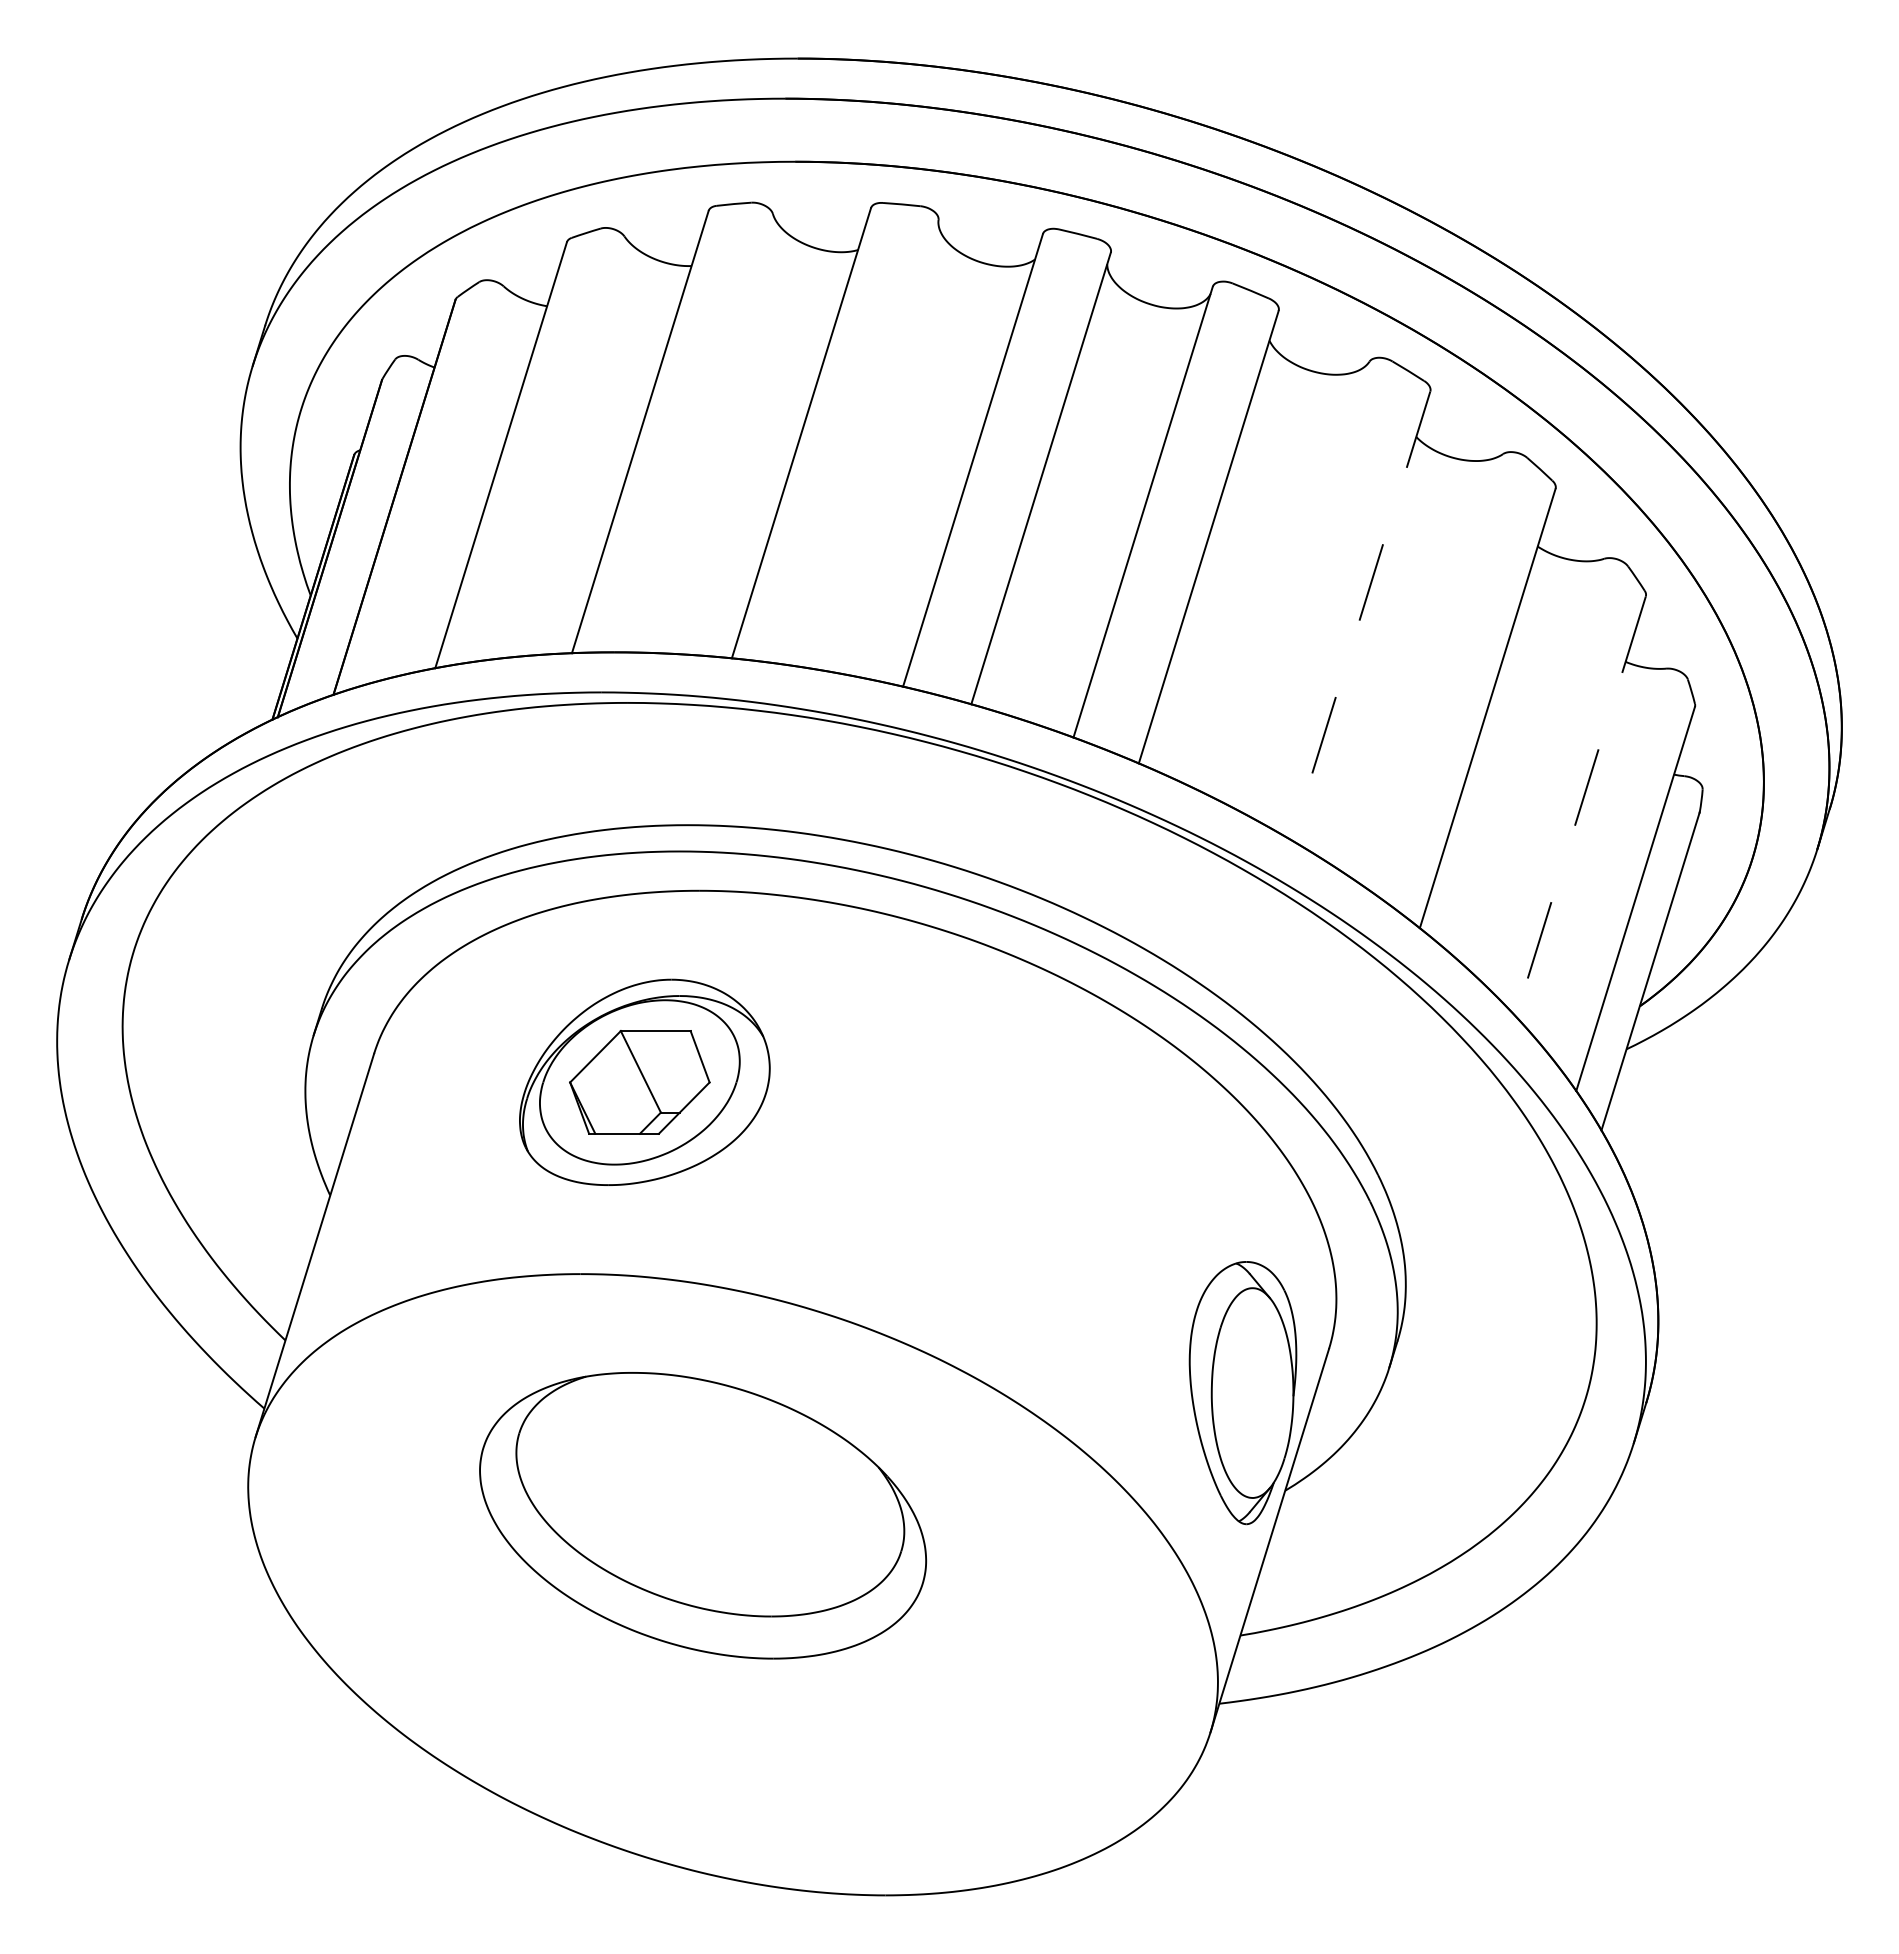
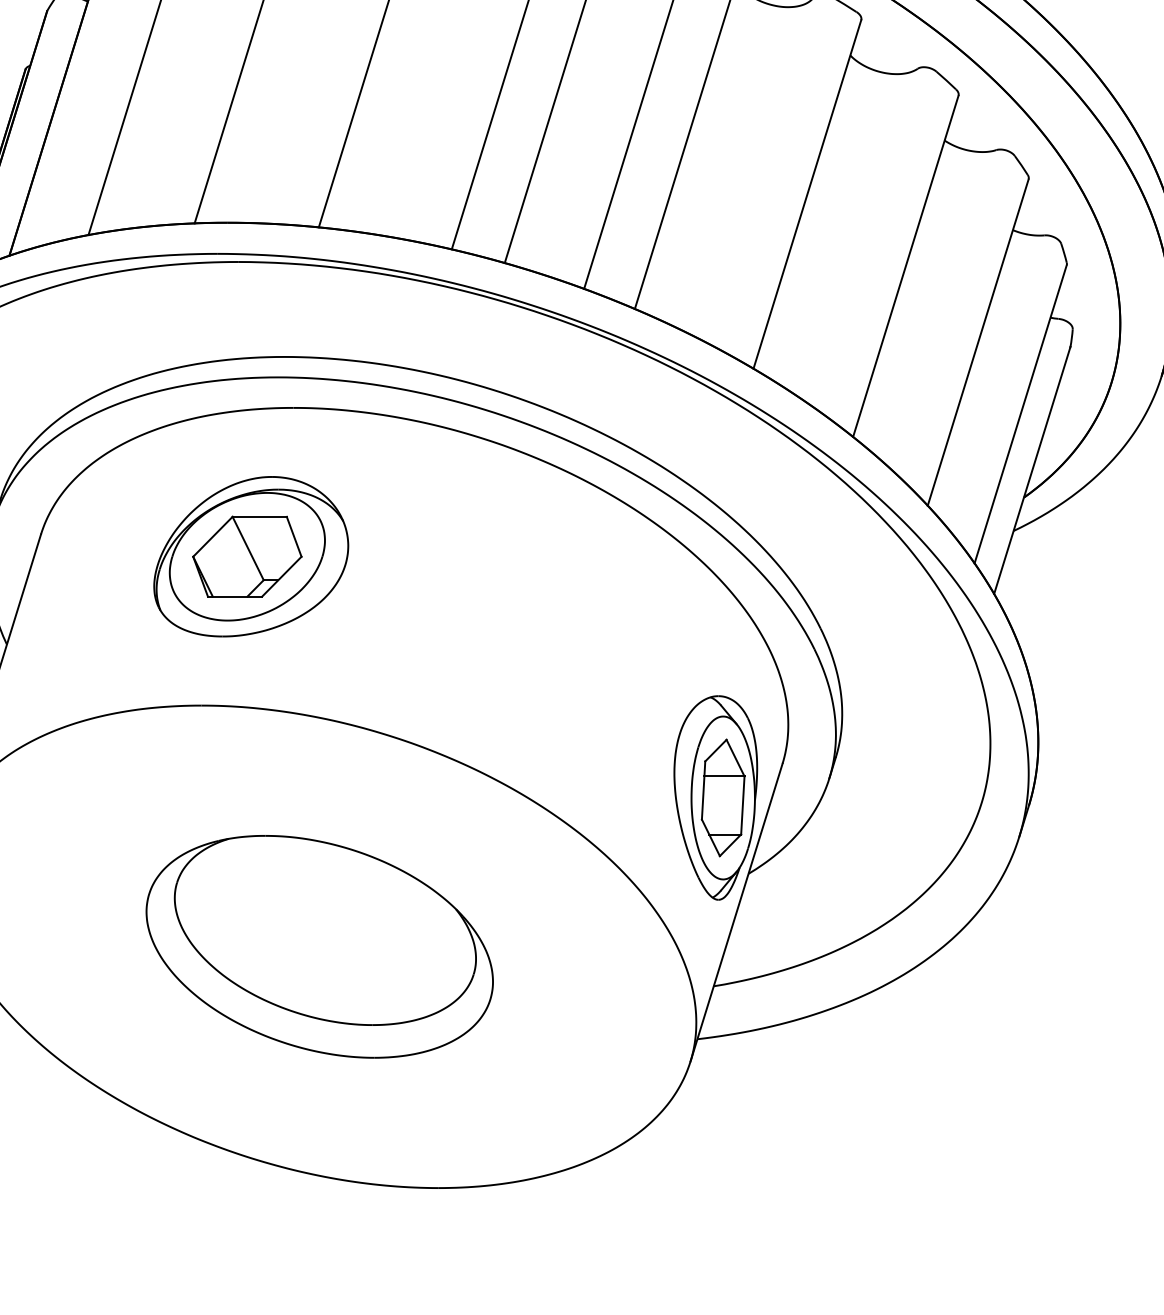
line: (1360, 615) -> (807, 194), dashed -> solid
line: (1580, 806) -> (977, 342), dashed -> solid
part: (1252, 1392) -> (723, 797), added
part: (702, 1515) -> (319, 946), moved

